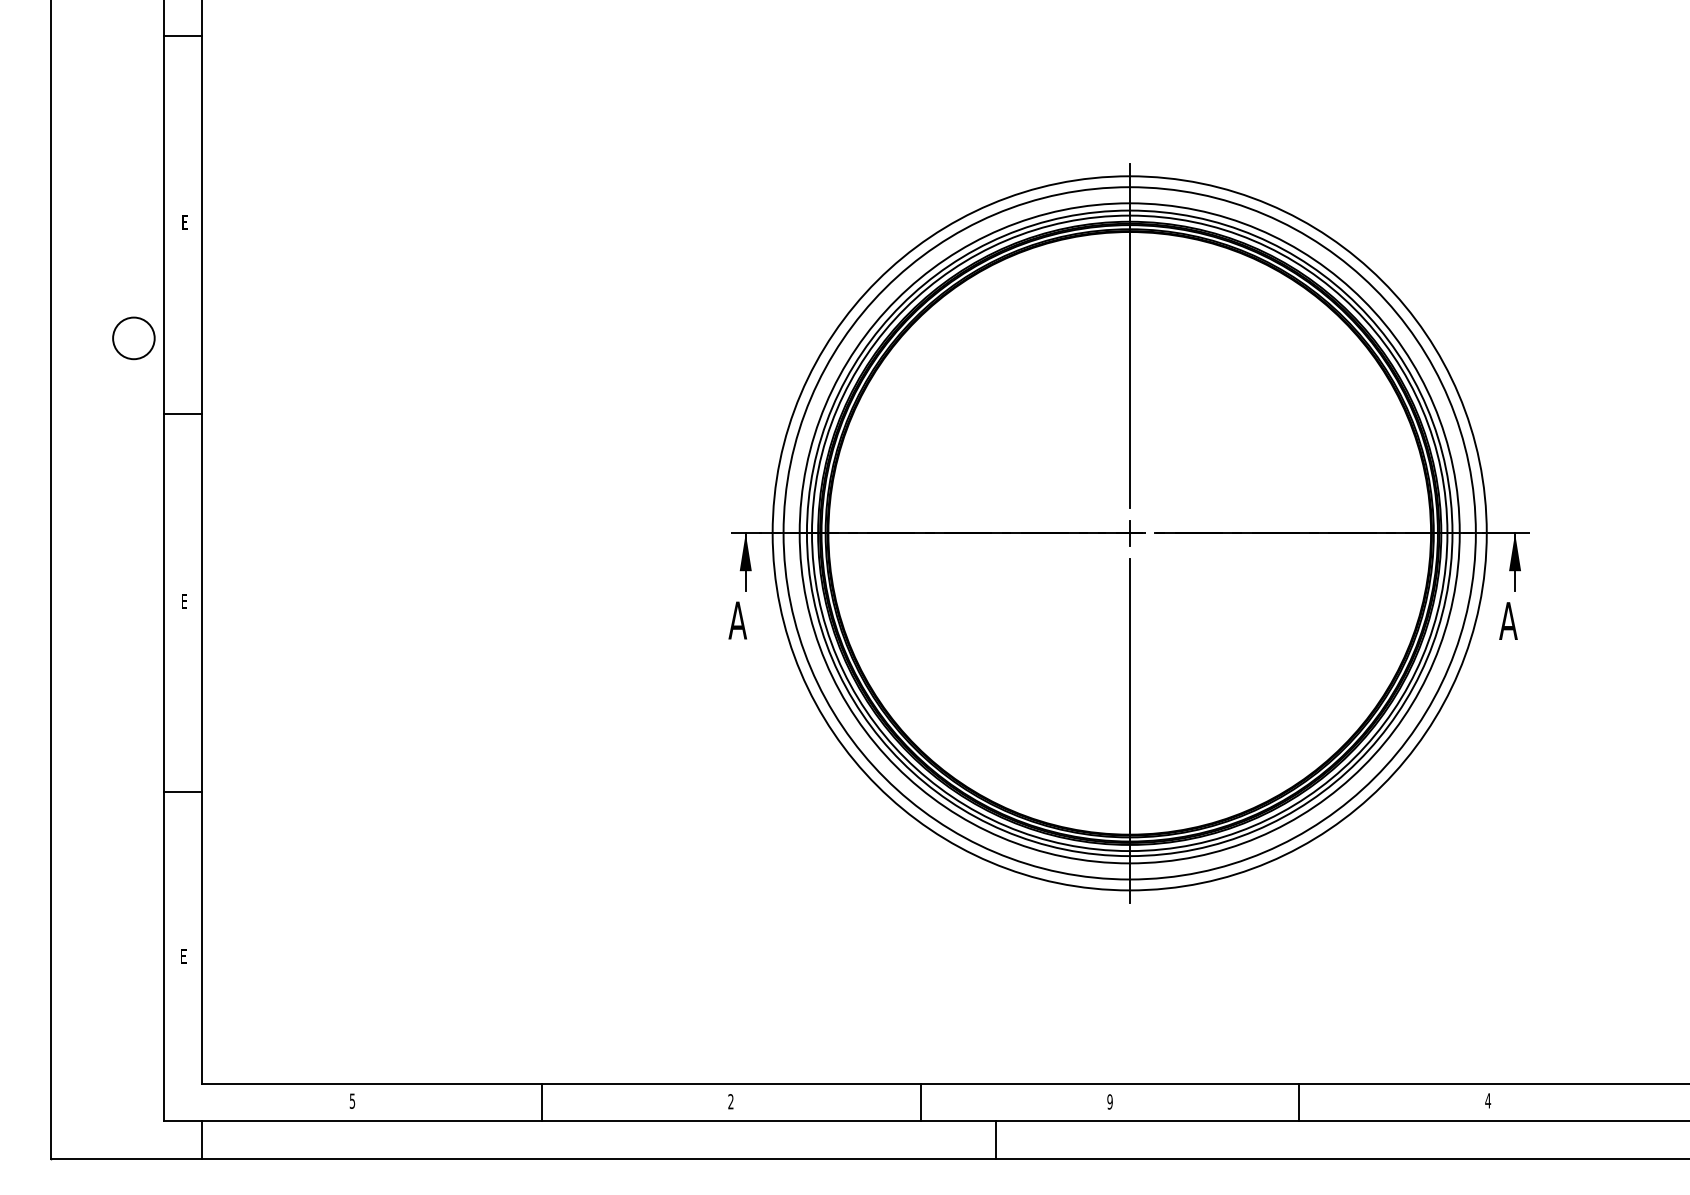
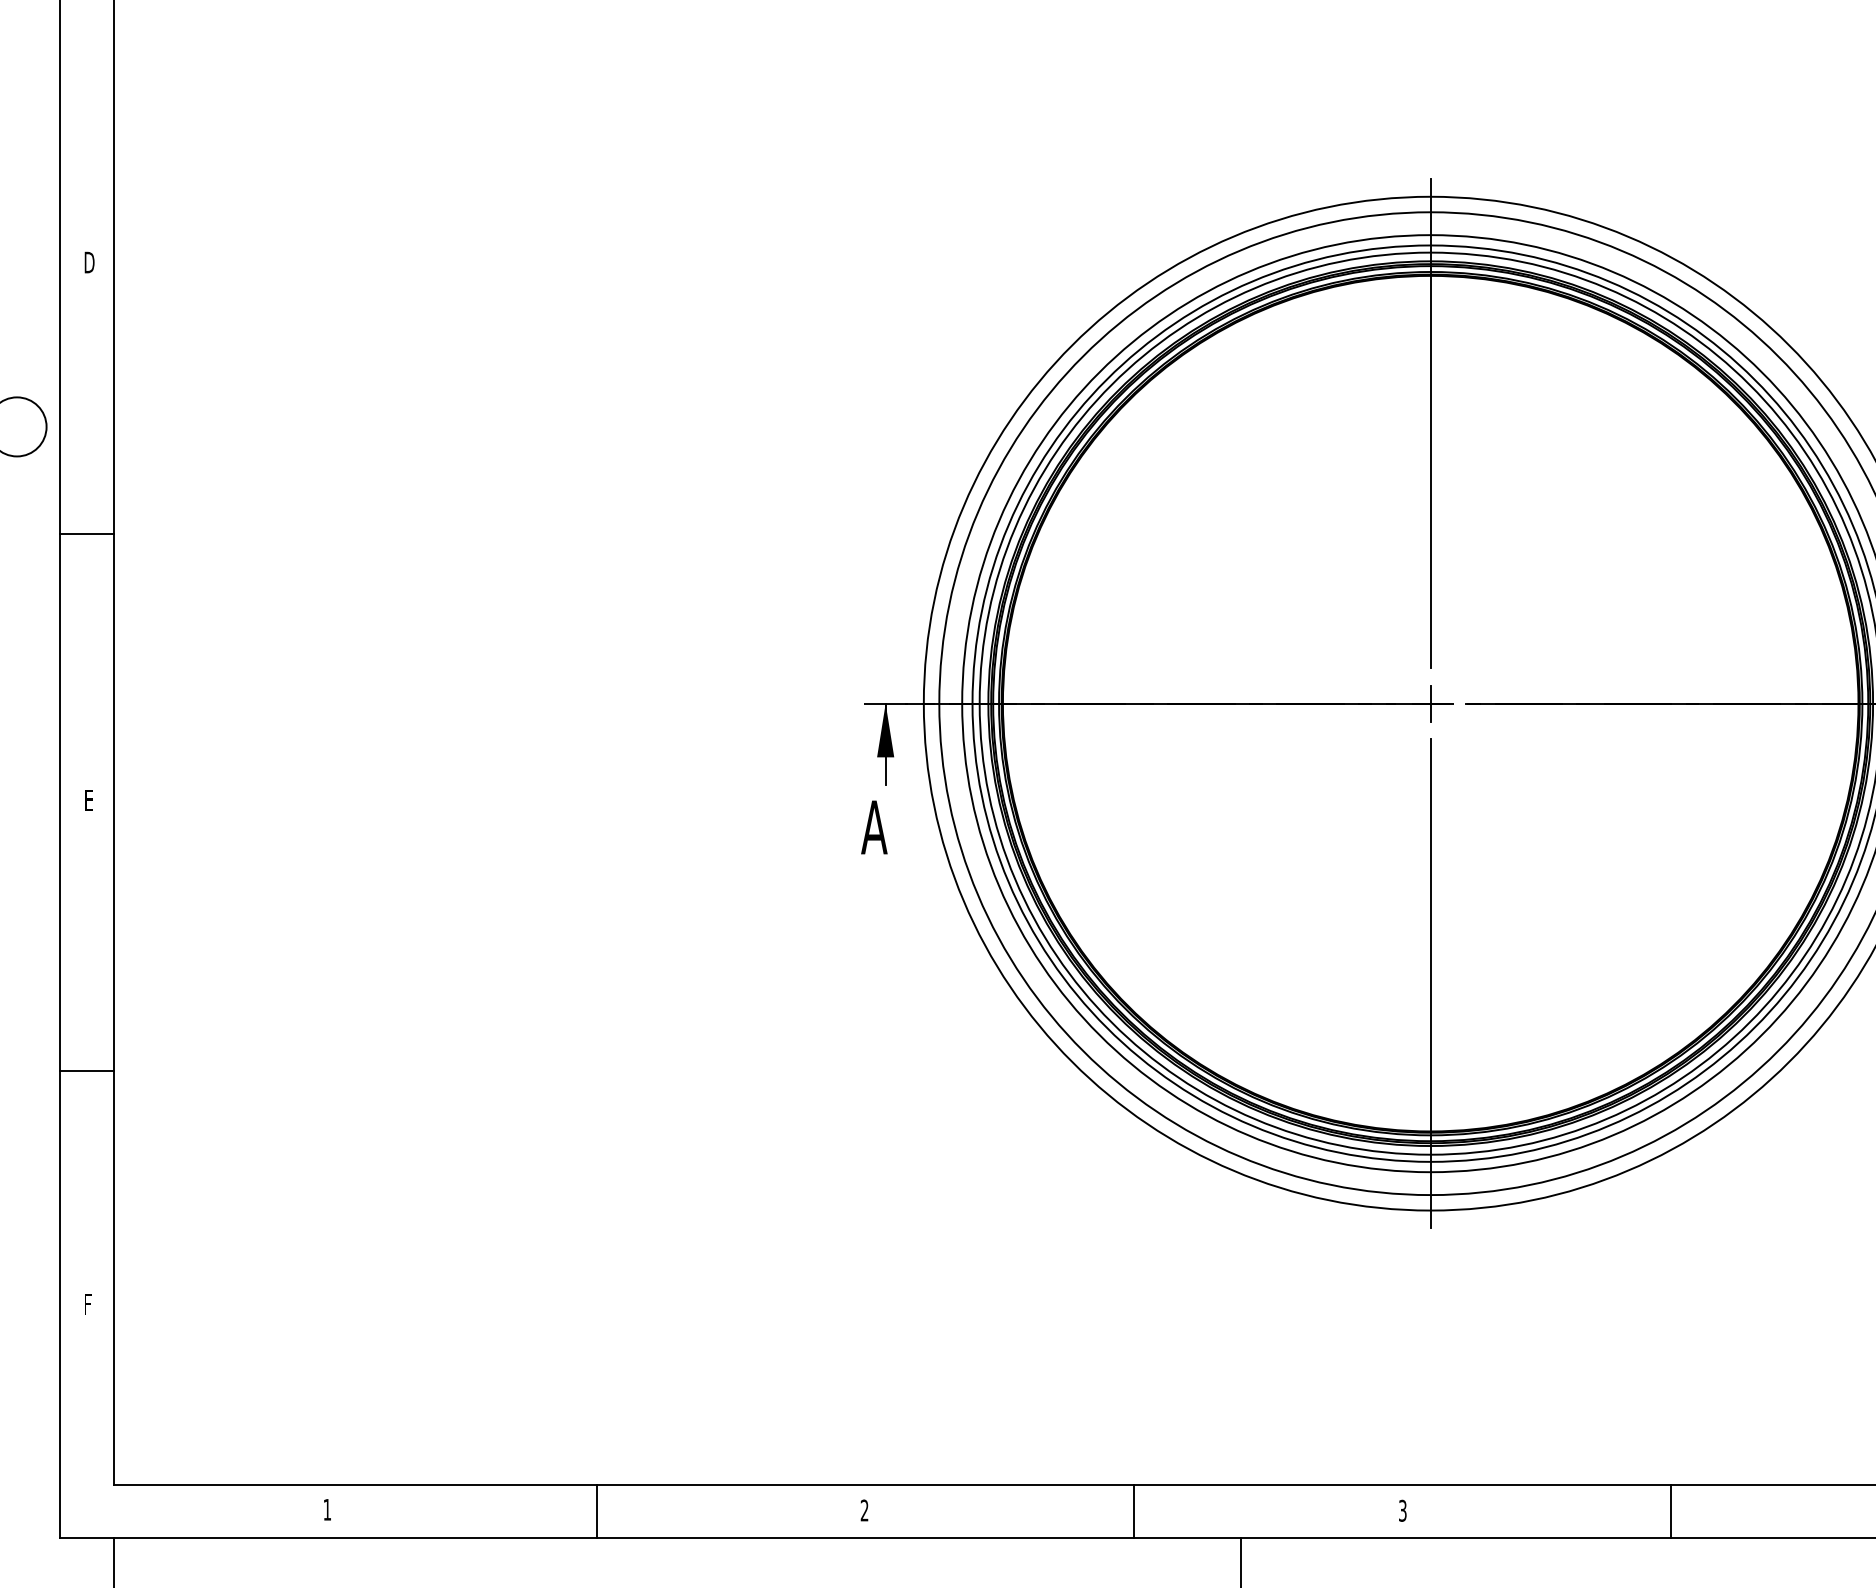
text: (184, 222) -> (88, 262), E -> D
text: (183, 956) -> (87, 1304), E -> F
text: (352, 1100) -> (327, 1508), 5 -> 1
text: (1109, 1101) -> (1402, 1510), 9 -> 3

